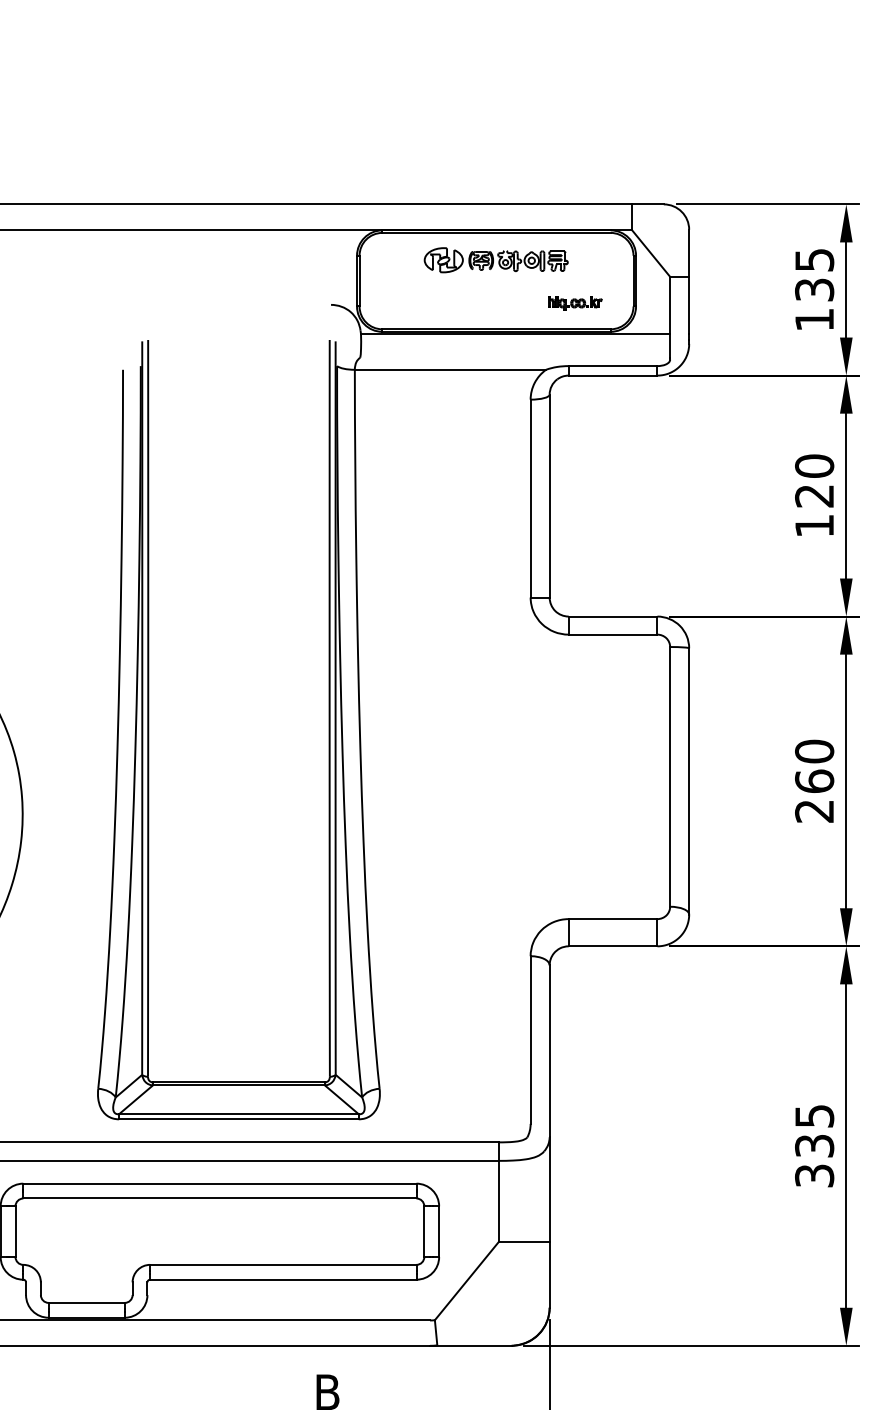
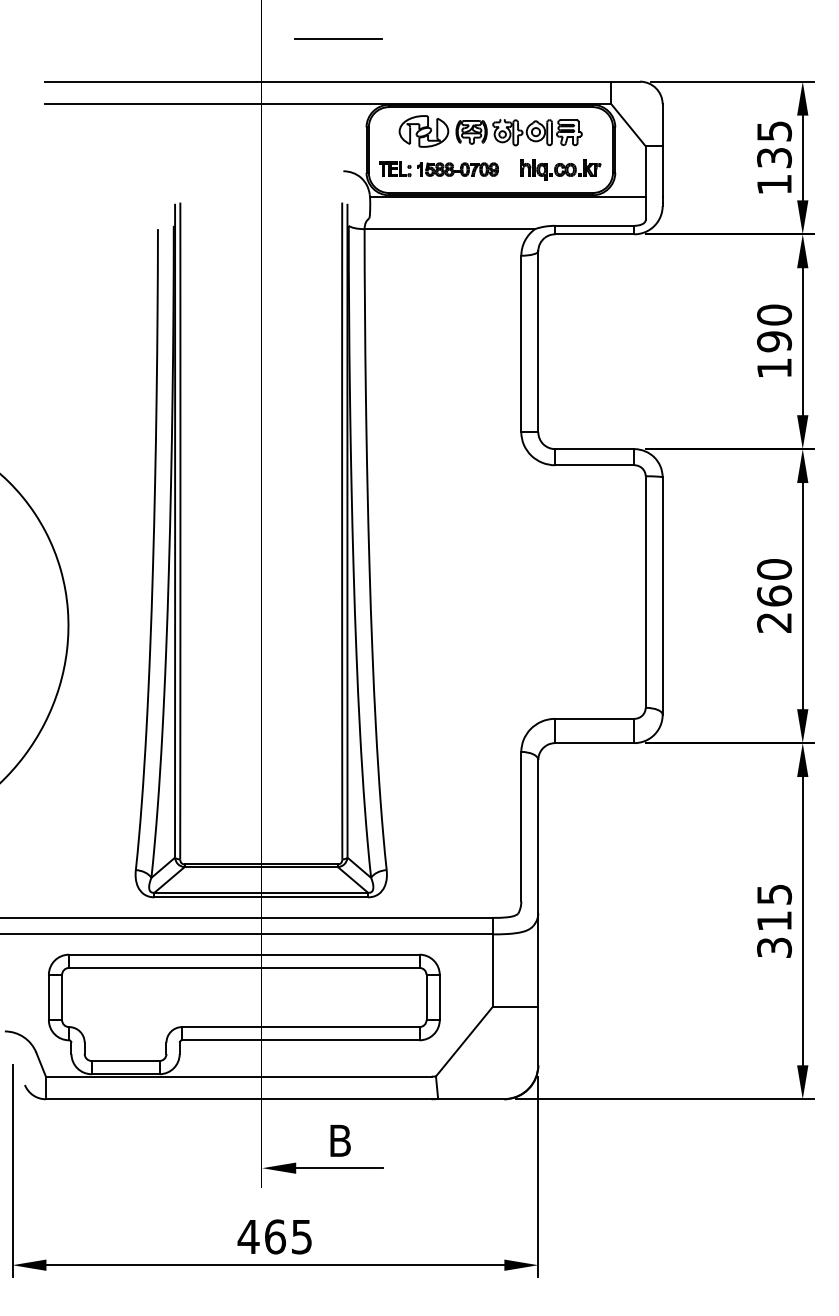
line: (325, 157) -> (338, 39), added
part: (496, 260) -> (490, 131), size x1.43
part: (437, 302) -> (438, 169), added
part: (574, 302) -> (560, 169), size x1.67
text: (814, 495) -> (774, 341), 120 -> 190
text: (814, 1146) -> (774, 921), 335 -> 315

